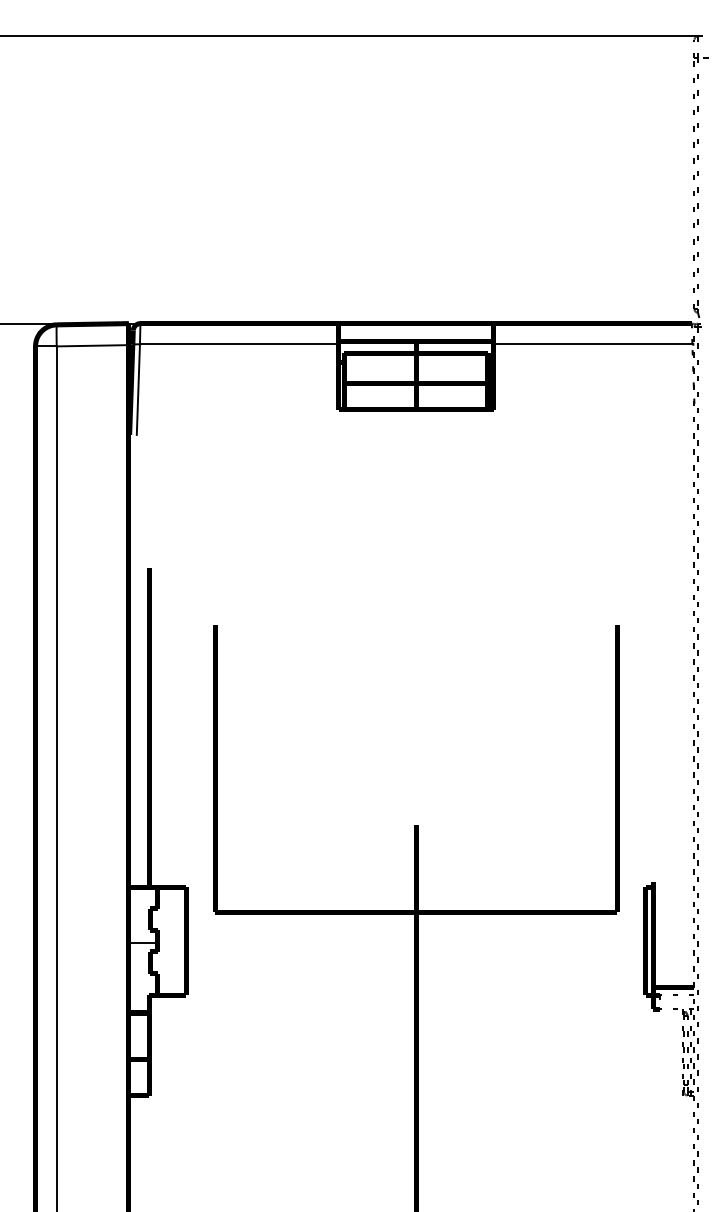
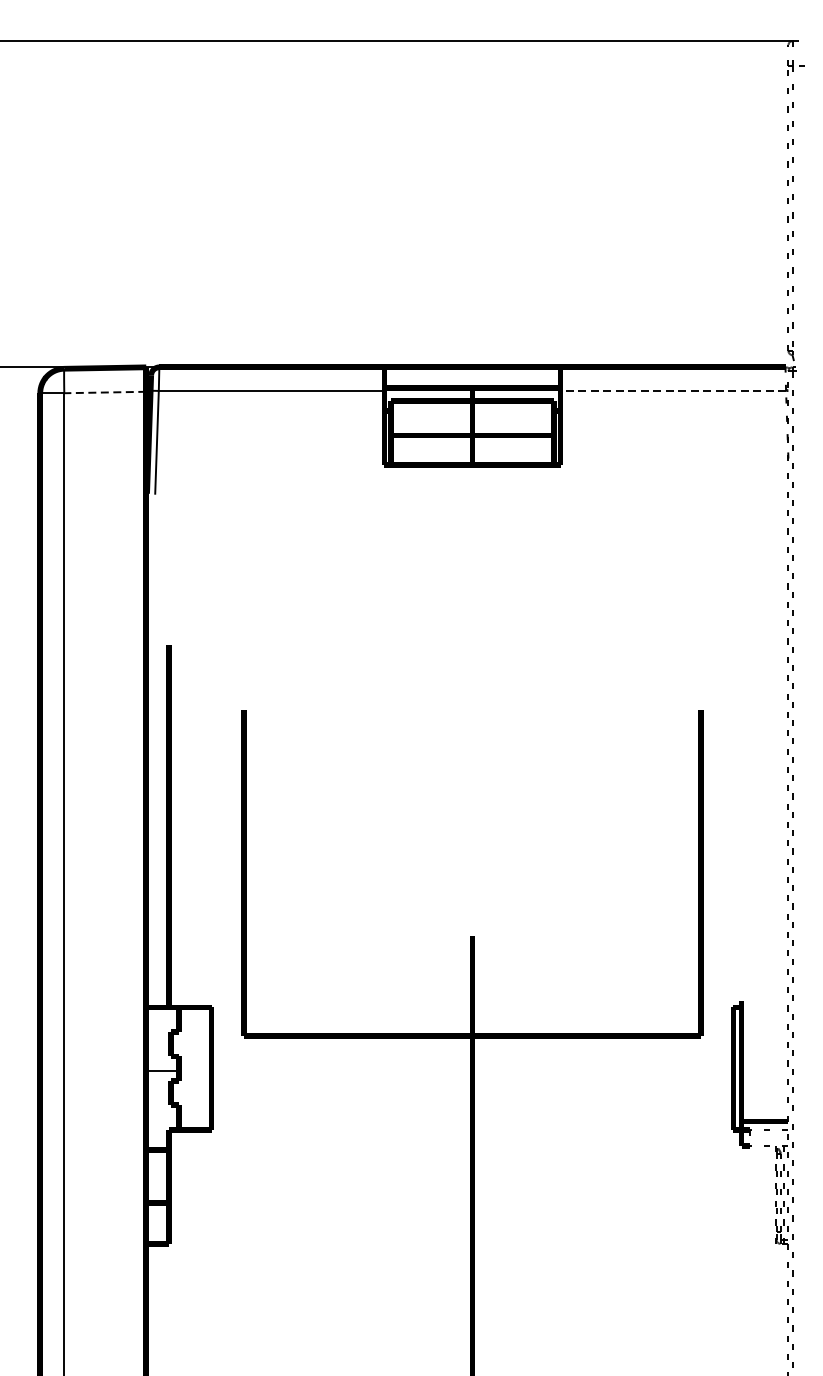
line: (592, 344) -> (672, 391), solid -> dashed
line: (92, 345) -> (104, 392), solid -> dashed

